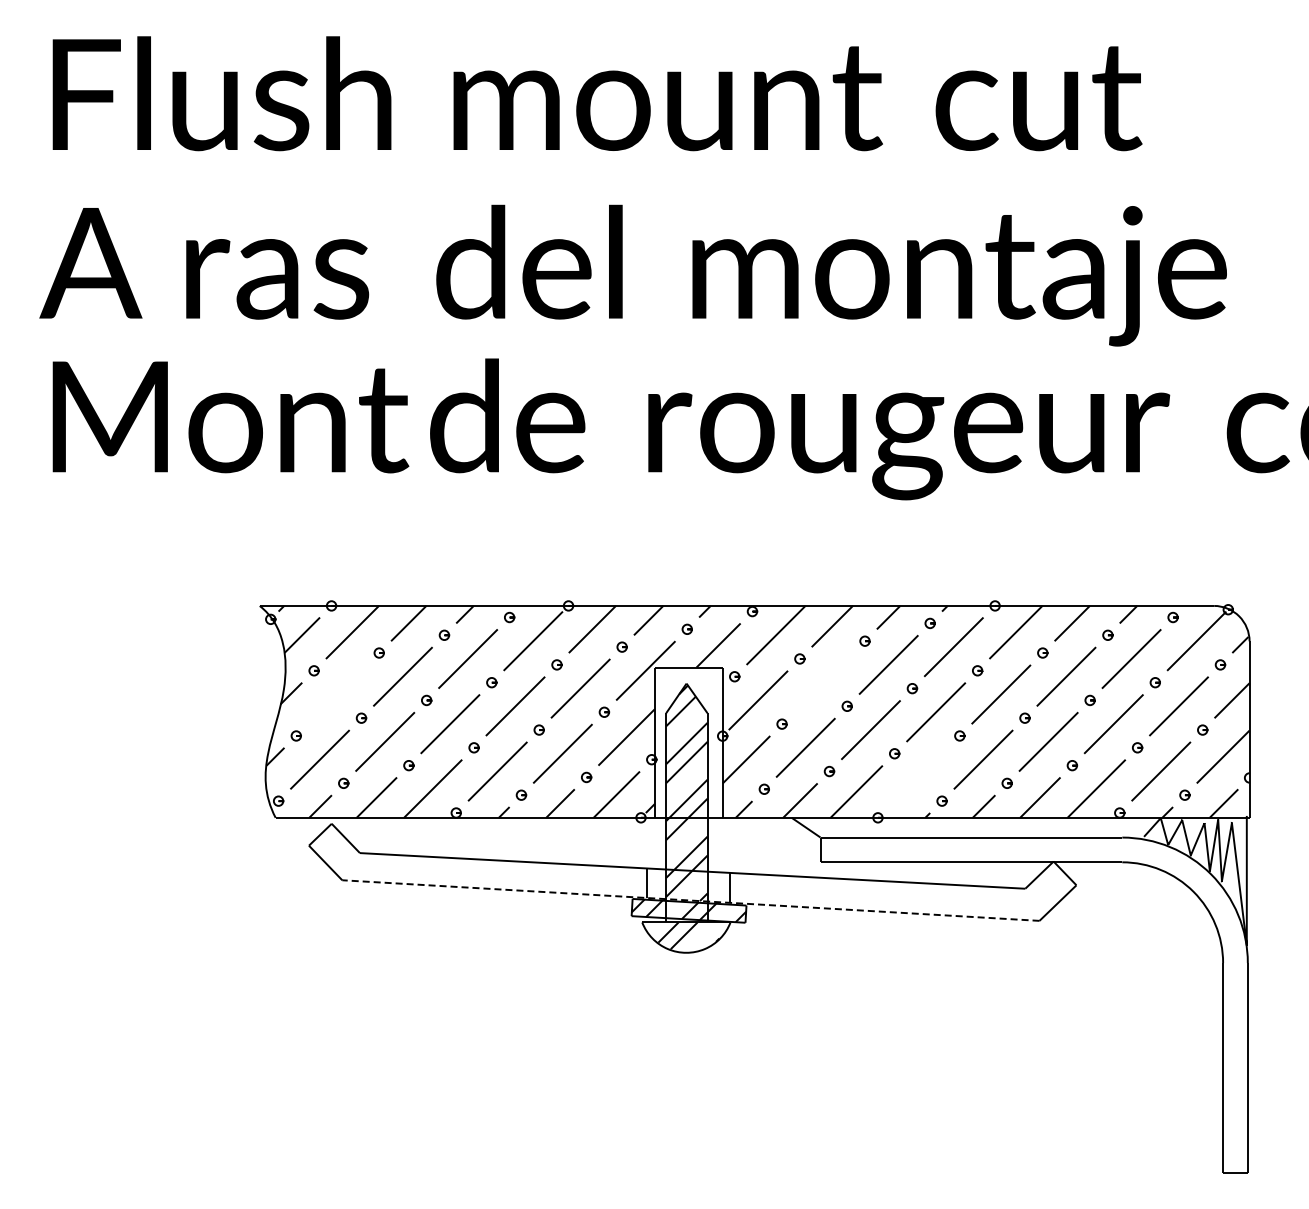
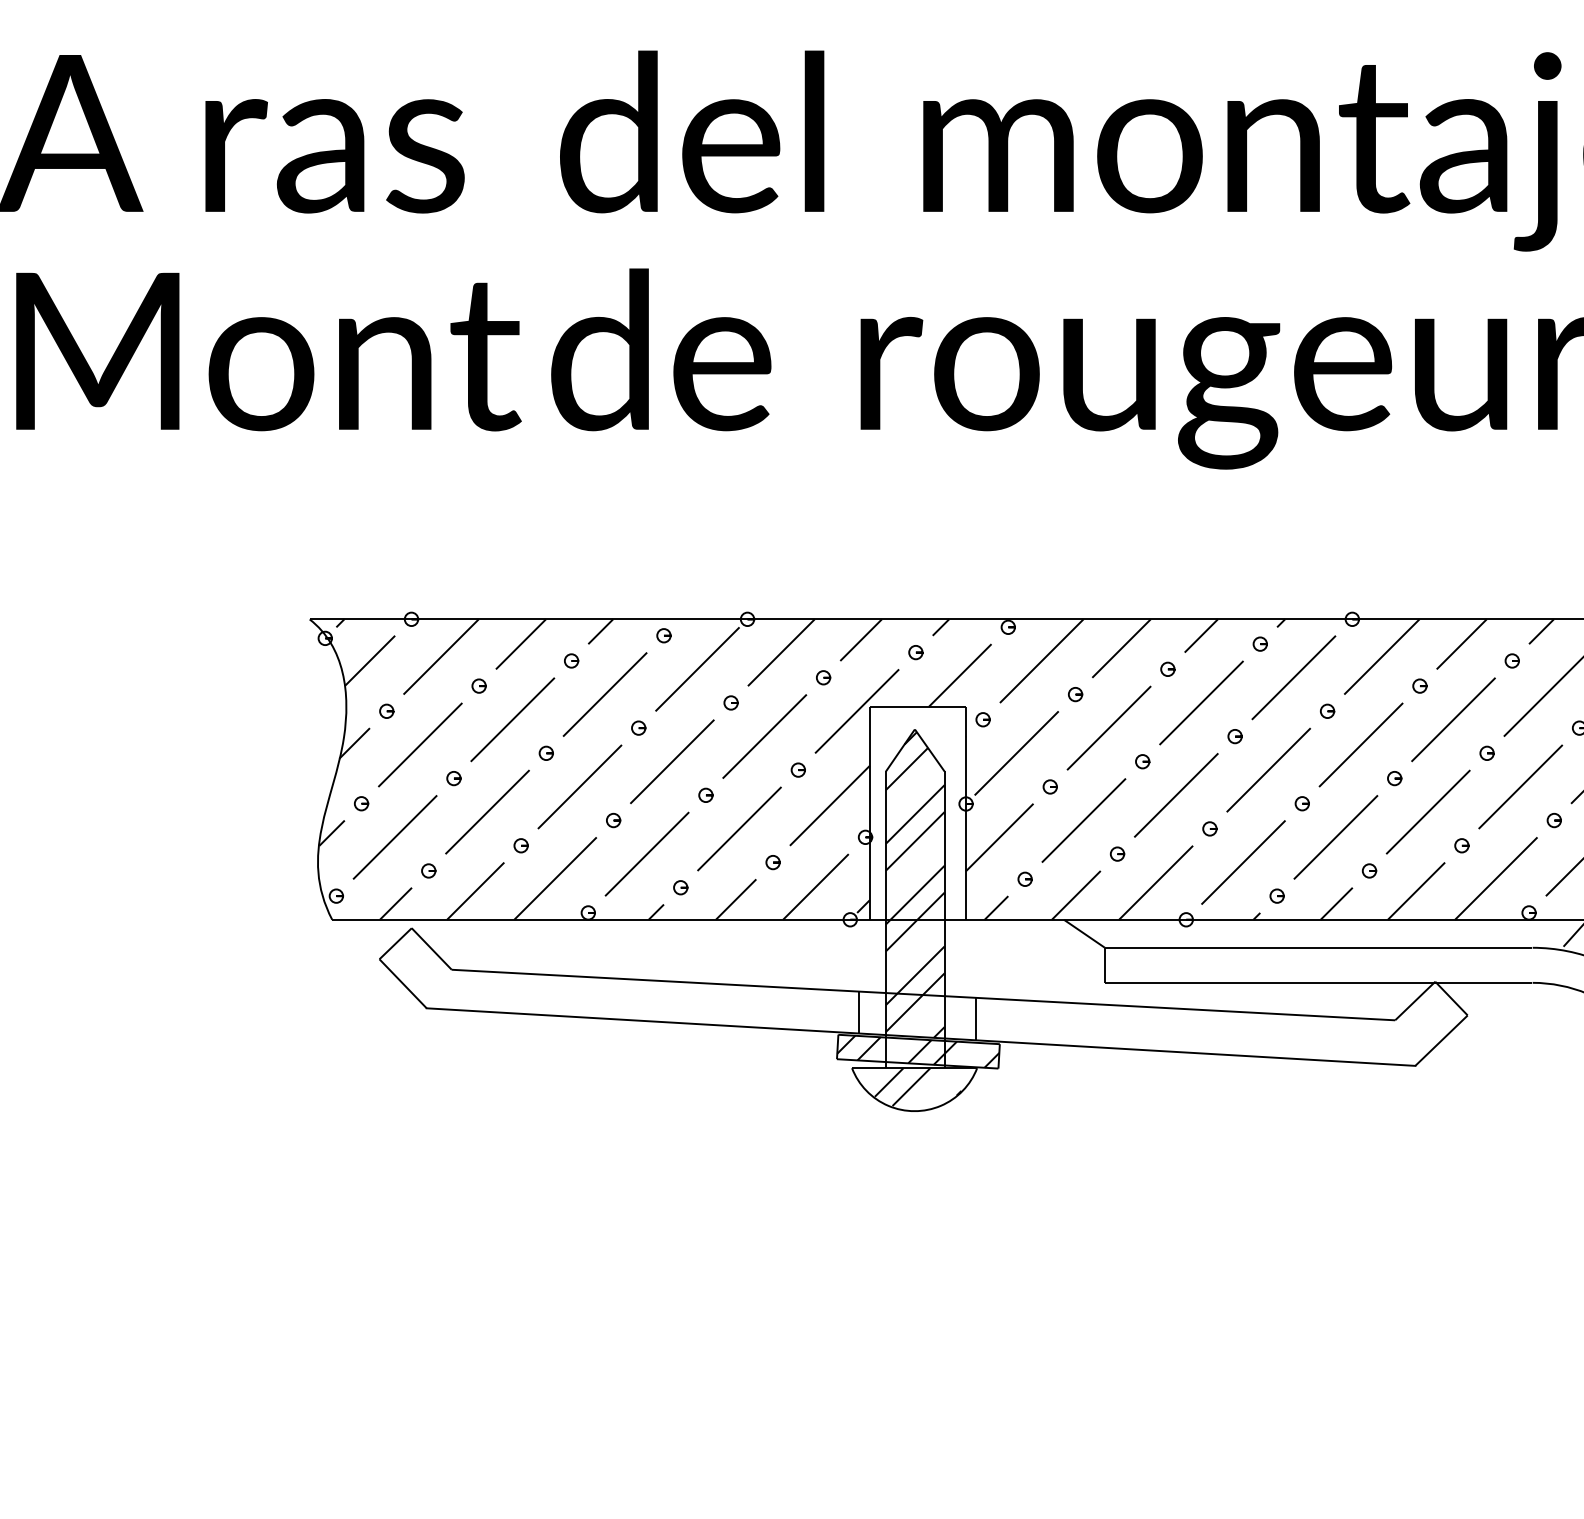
line: (823, 682) -> (1109, 727), added
line: (337, 694) -> (419, 744), added
line: (918, 777) -> (1243, 862), added
line: (690, 900) -> (920, 1036), dashed -> solid

